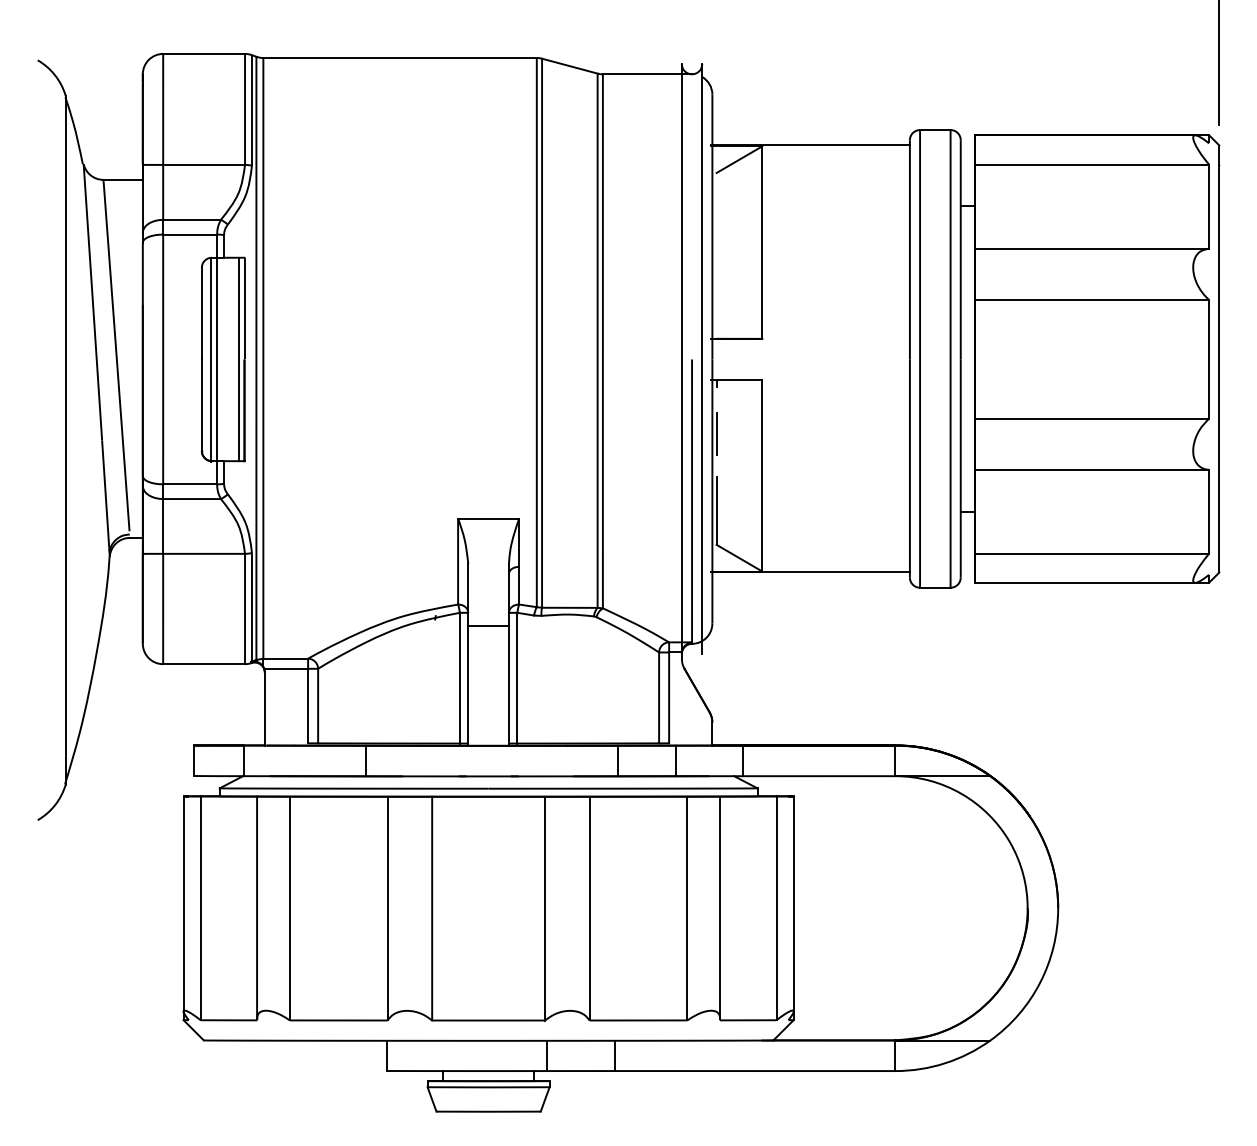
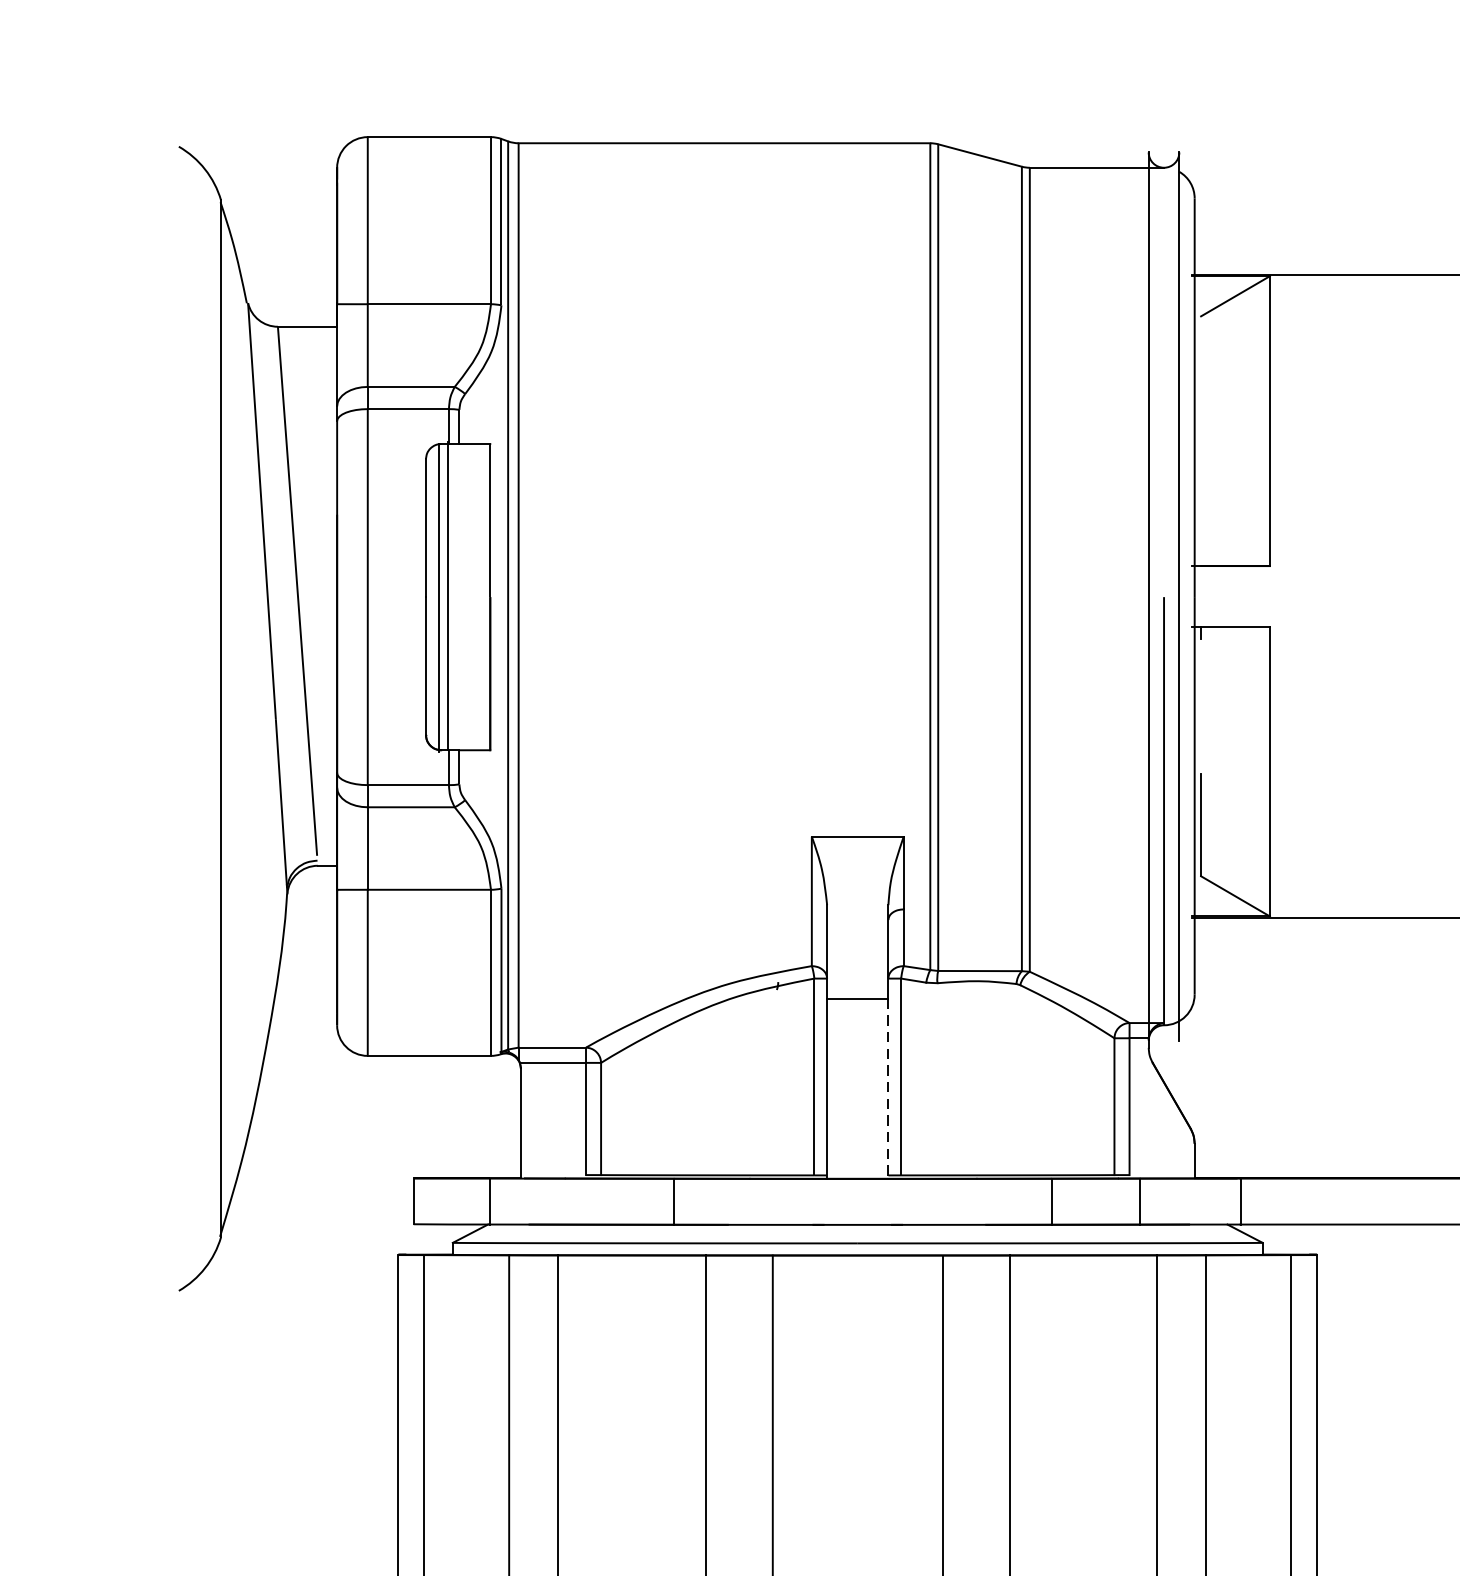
line: (238, 359) -> (481, 597), removed
line: (716, 433) -> (1200, 708), removed
line: (508, 685) -> (887, 1088), solid -> dashed

